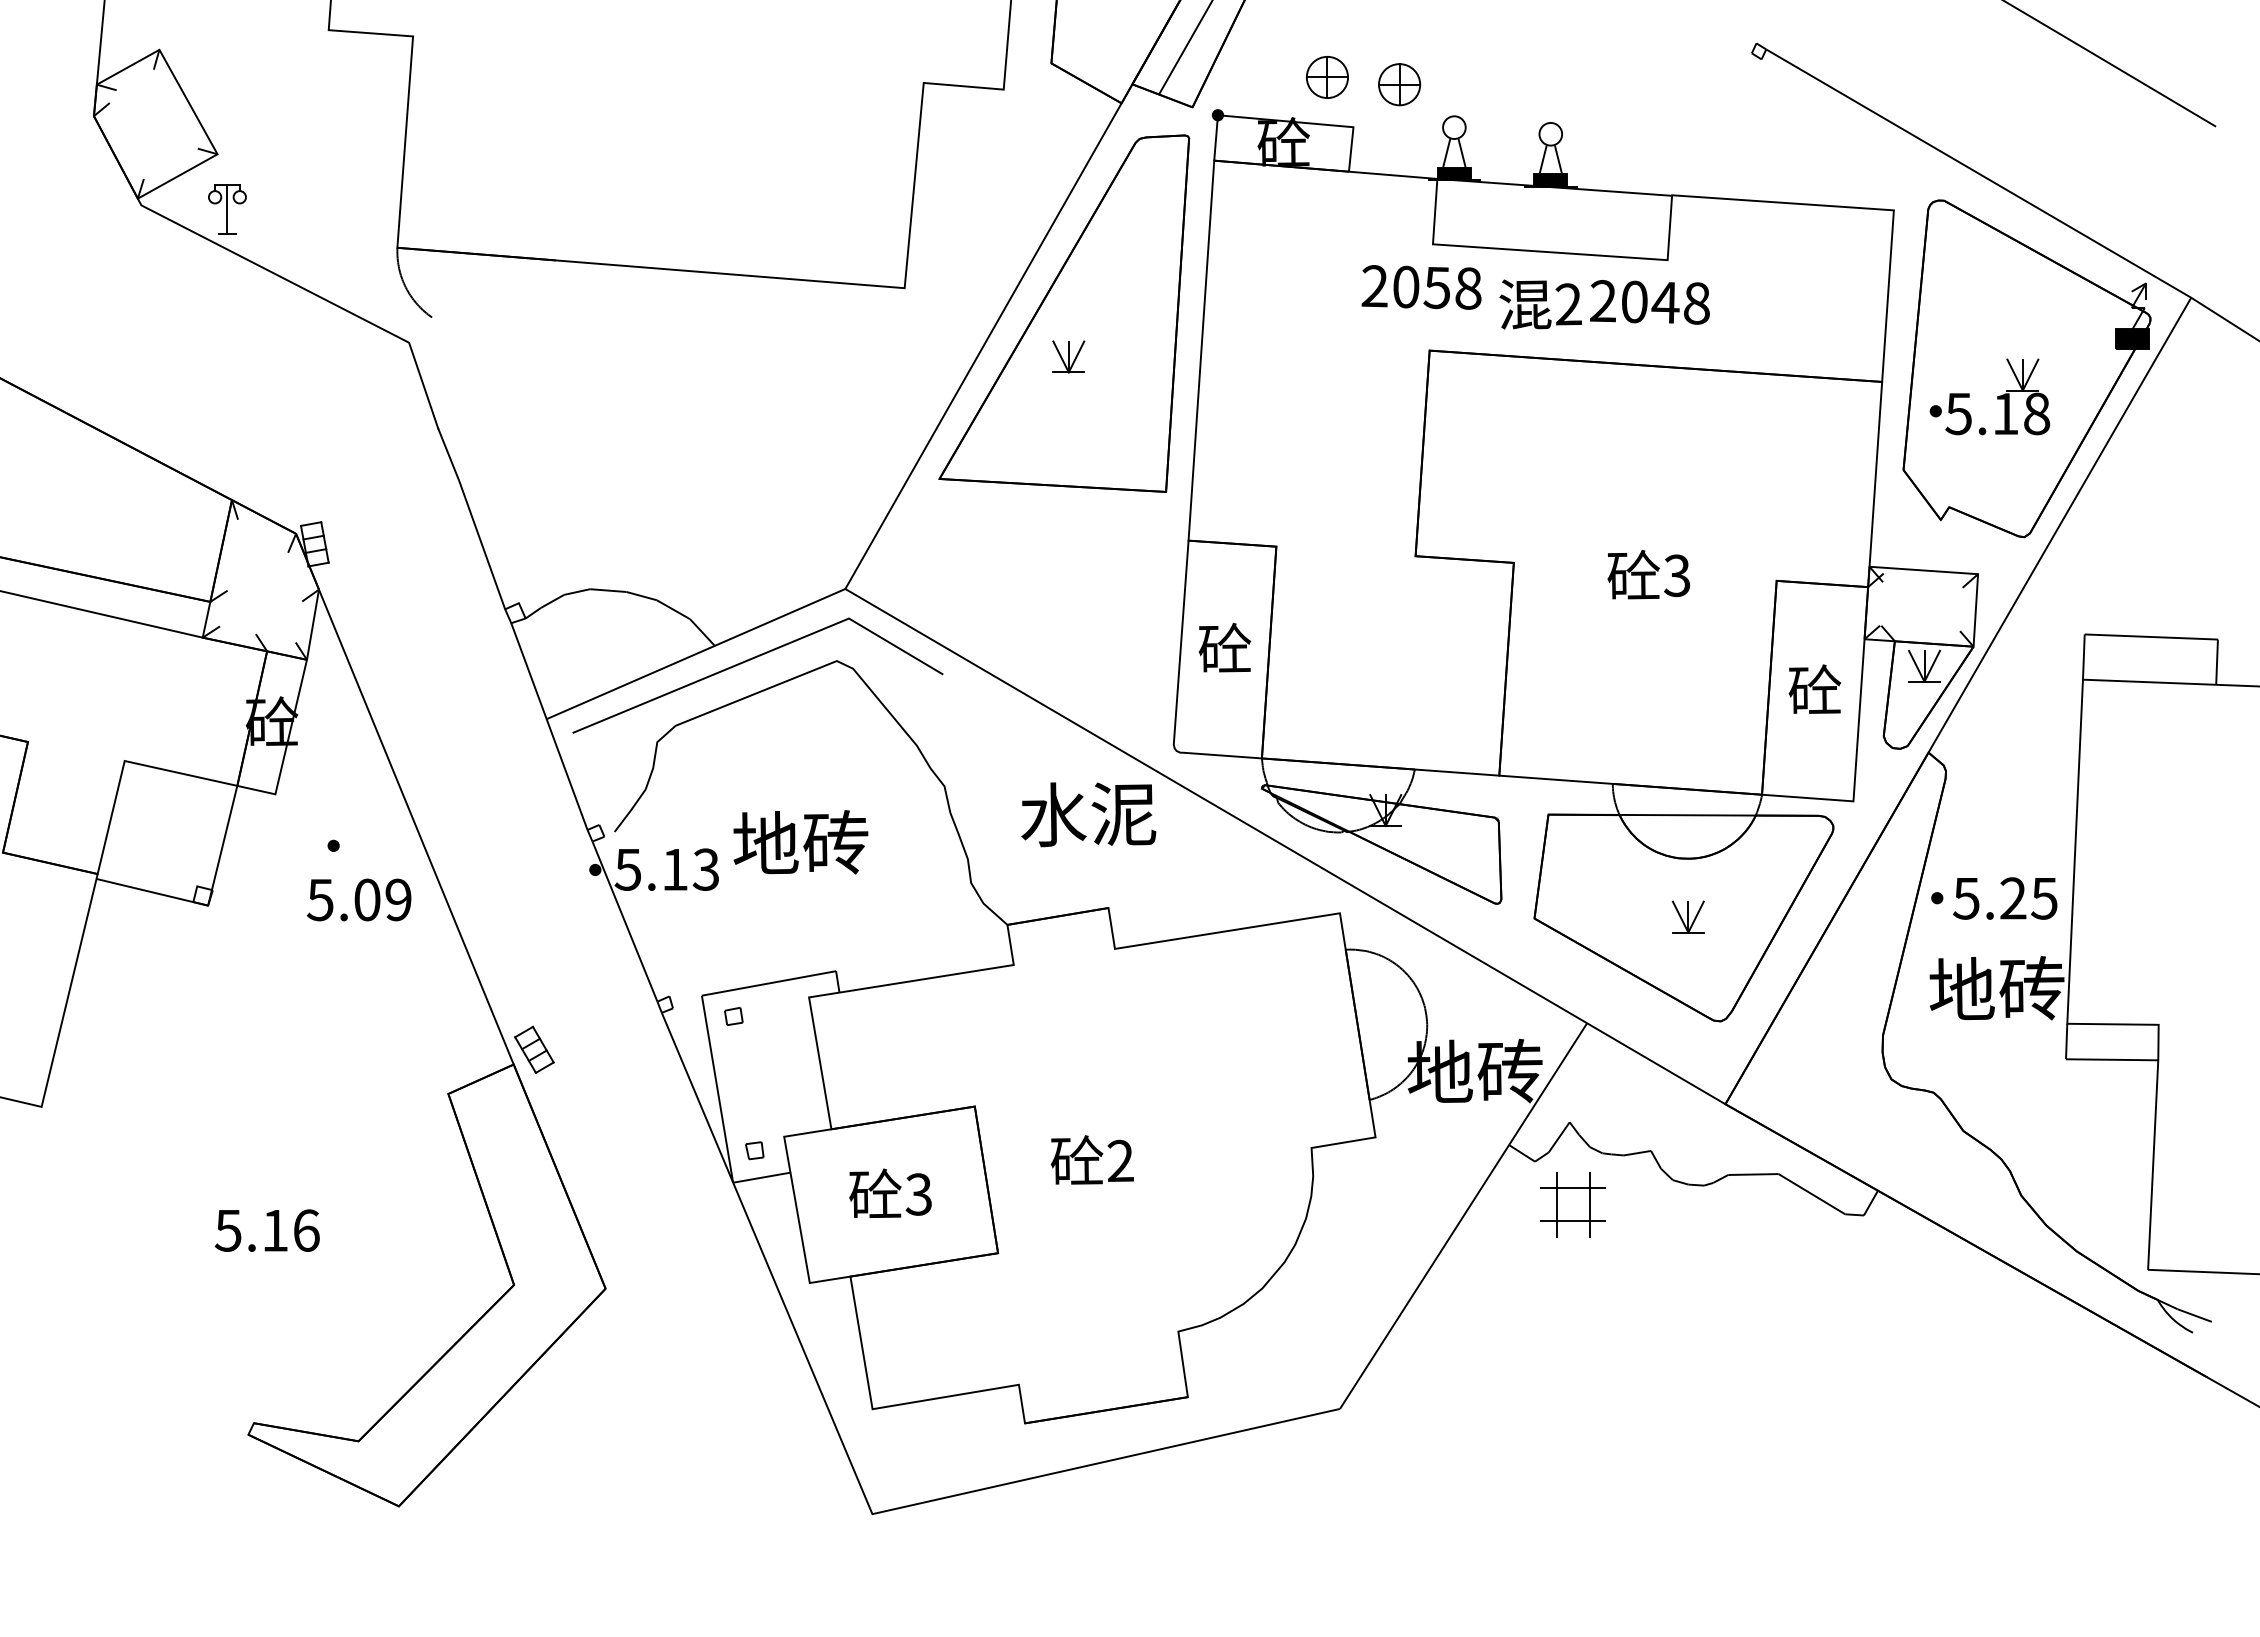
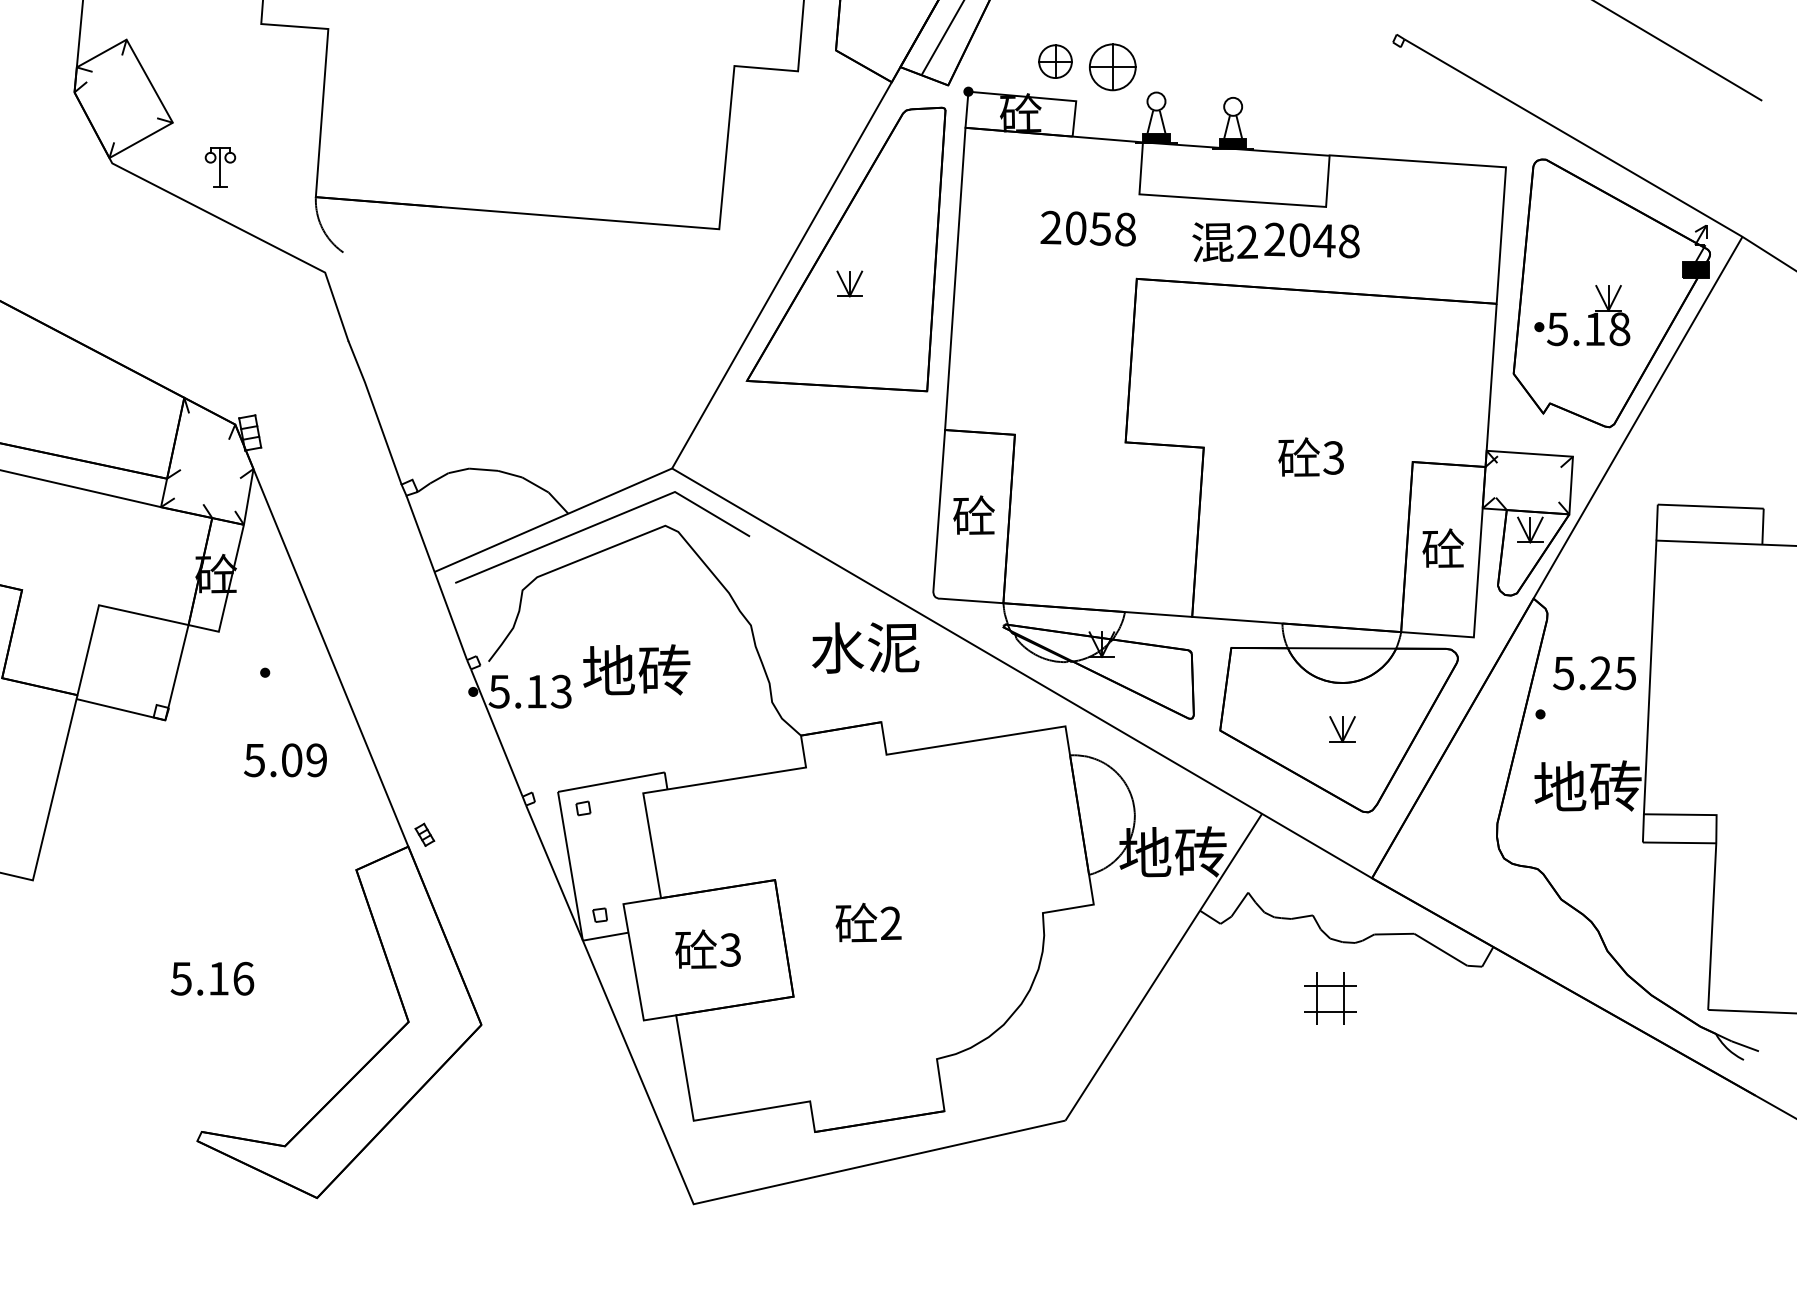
part: (1399, 84) -> (1112, 67), size x1.4
part: (227, 209) -> (220, 167), moved
text: (1421, 287) -> (1088, 228), moved
text: (2005, 898) -> (1594, 673), moved
text: (359, 899) -> (285, 759), moved
part: (534, 1049) -> (424, 834), size x0.6
part: (1572, 1204) -> (1329, 998), moved

